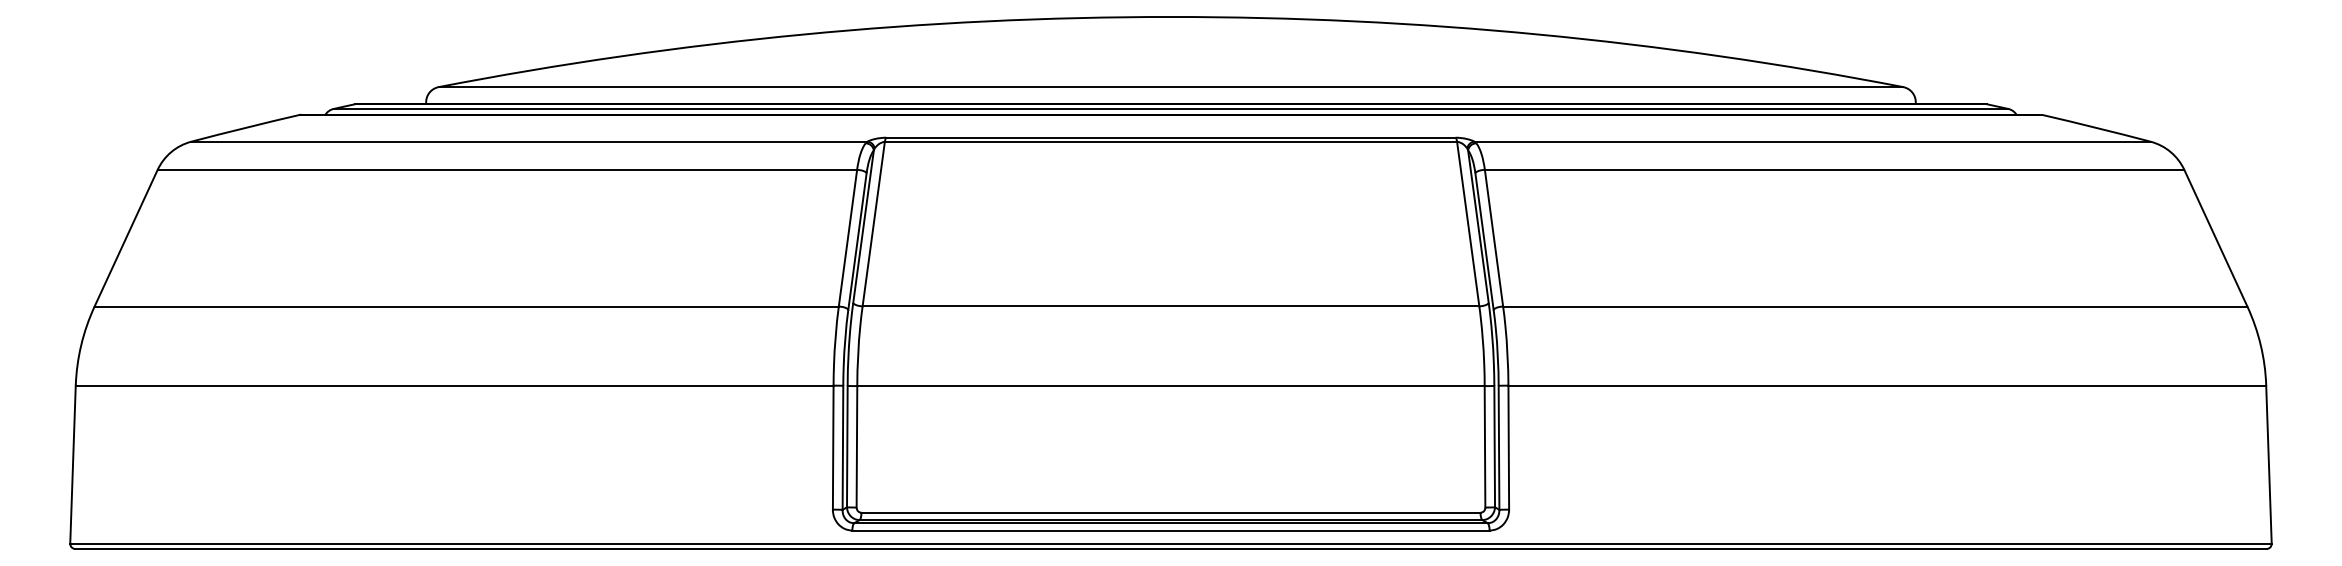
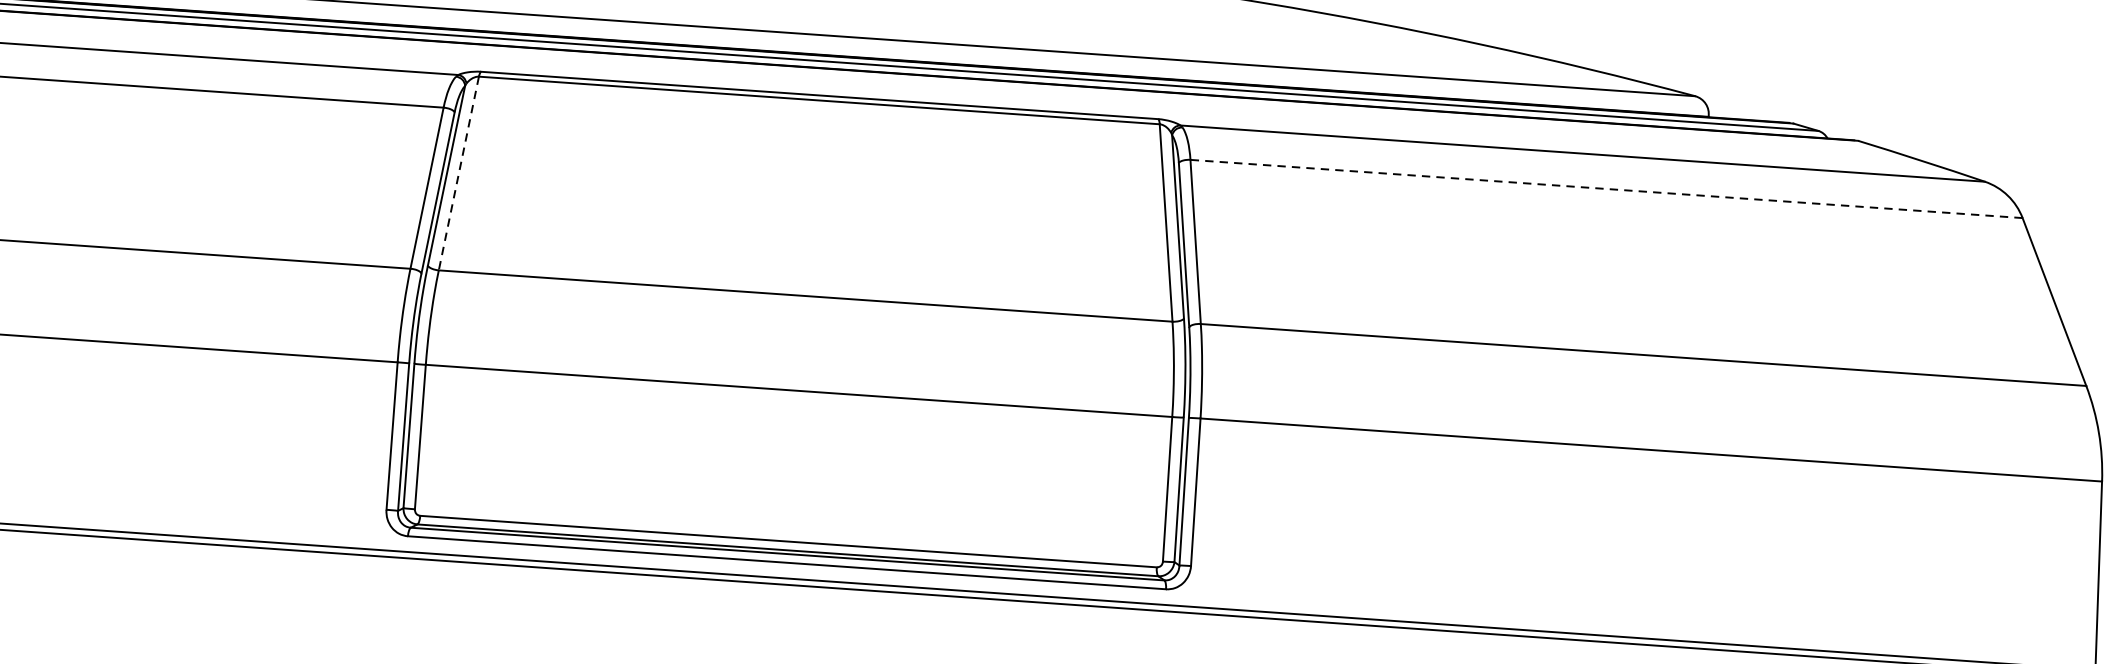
line: (1834, 169) -> (1606, 188), solid -> dashed
line: (873, 224) -> (458, 173), solid -> dashed

